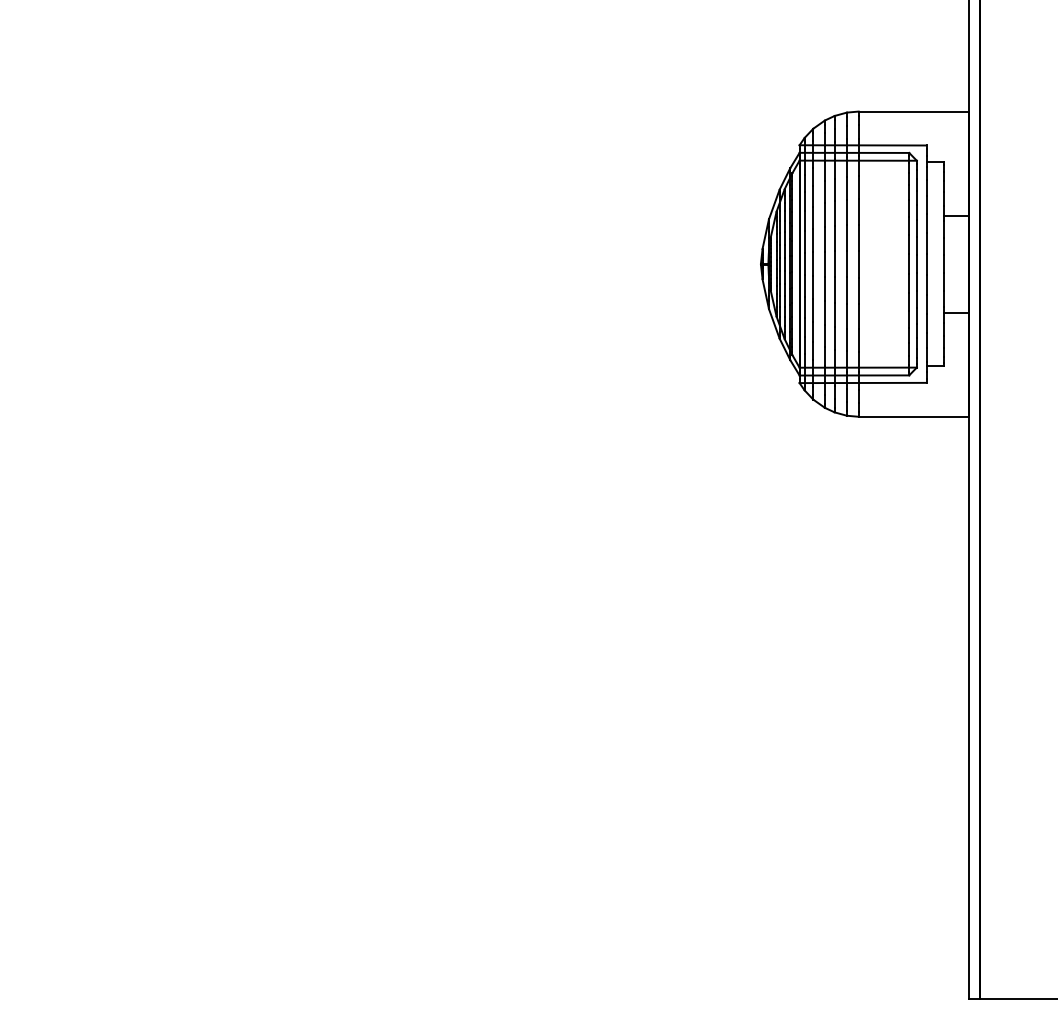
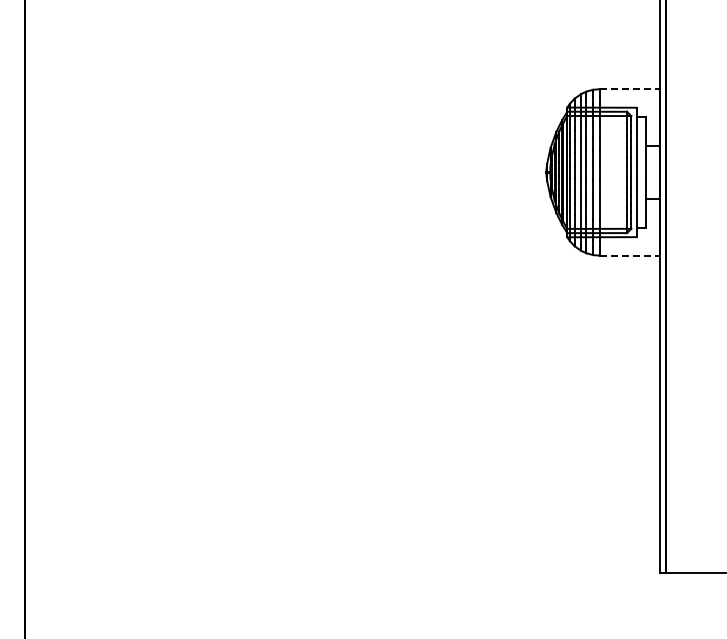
line: (915, 112) -> (630, 89), solid -> dashed
line: (915, 416) -> (630, 255), solid -> dashed

